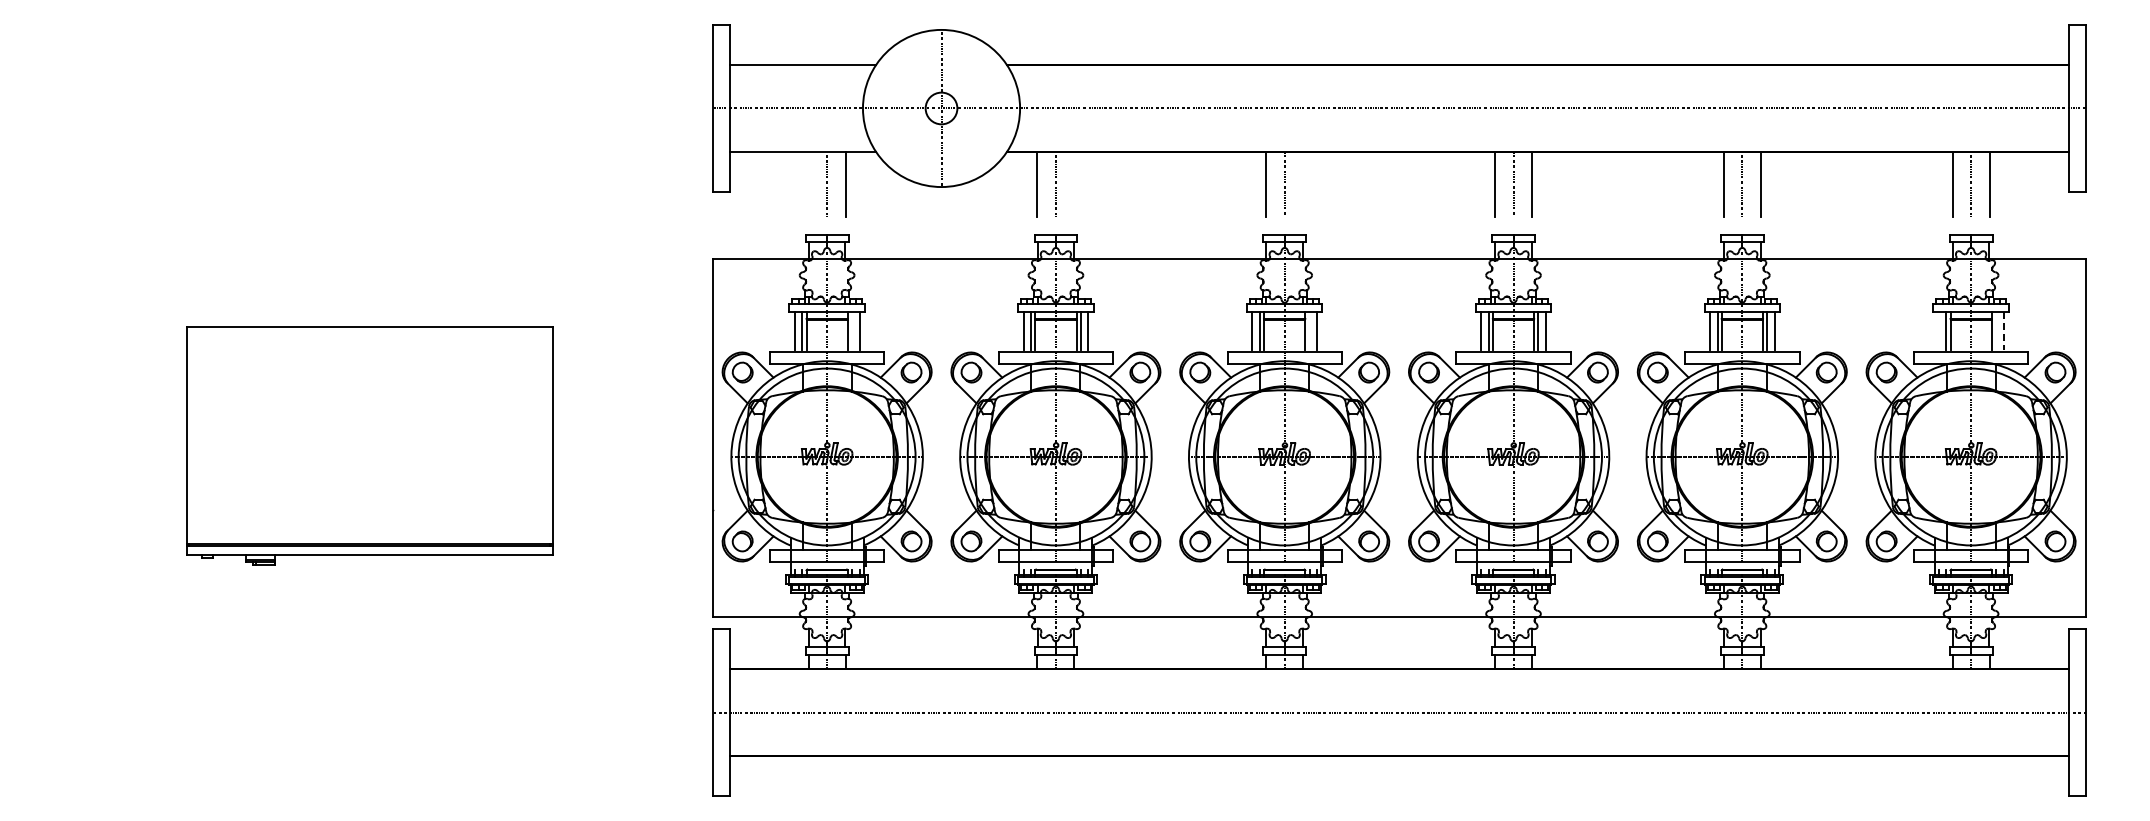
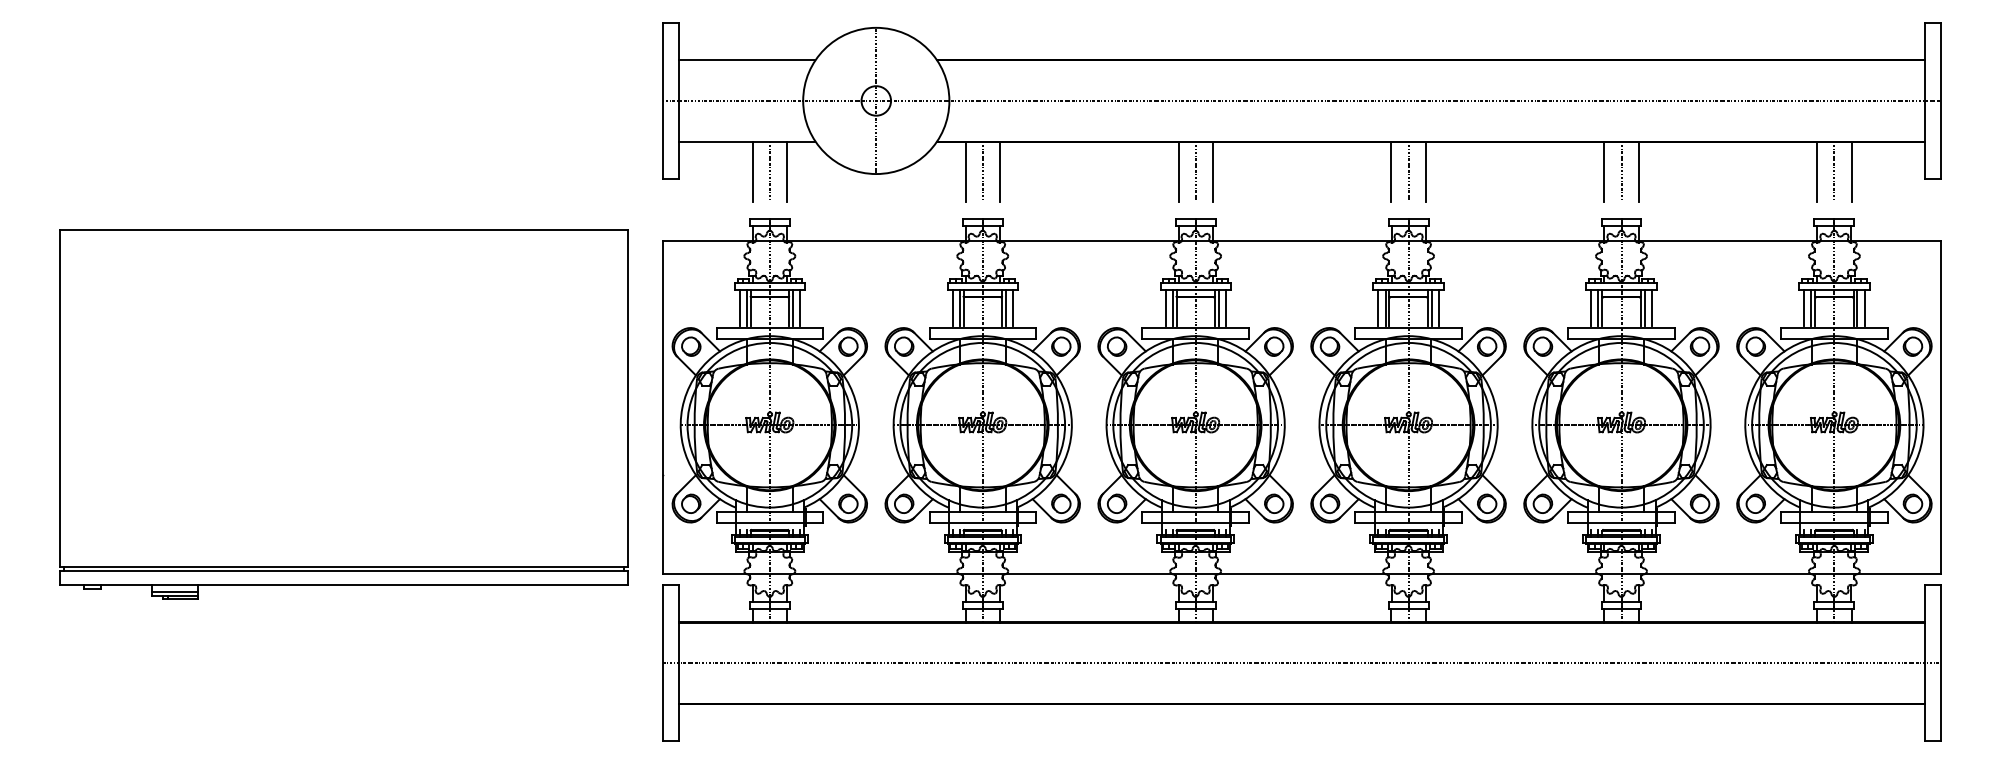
line: (808, 184) -> (752, 171), added
line: (1074, 184) -> (1000, 171), added
line: (1303, 184) -> (1213, 171), added
line: (851, 331) -> (792, 308), added
line: (1309, 331) -> (1218, 308), added
line: (1938, 331) -> (1804, 308), added
line: (1995, 331) -> (1857, 308), added
line: (2003, 331) -> (1864, 308), dashed -> solid
part: (369, 445) -> (343, 414), size x1.67

